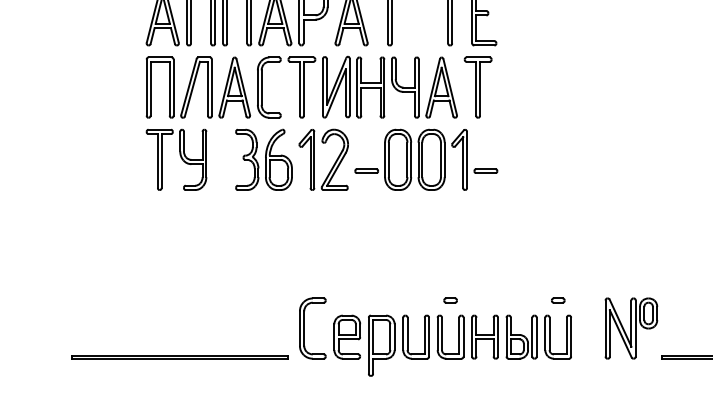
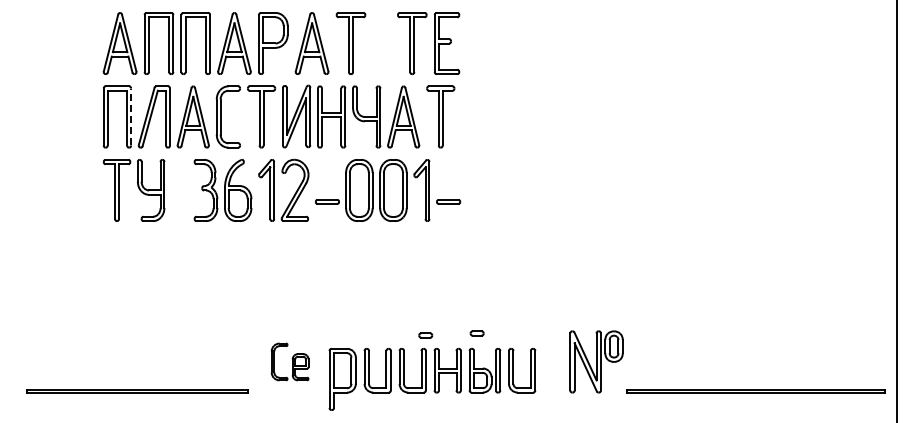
line: (173, 87) -> (131, 116), solid -> dashed
part: (450, 300) -> (425, 335), moved
part: (557, 300) -> (476, 333), moved
part: (329, 328) -> (289, 361), size x0.6

